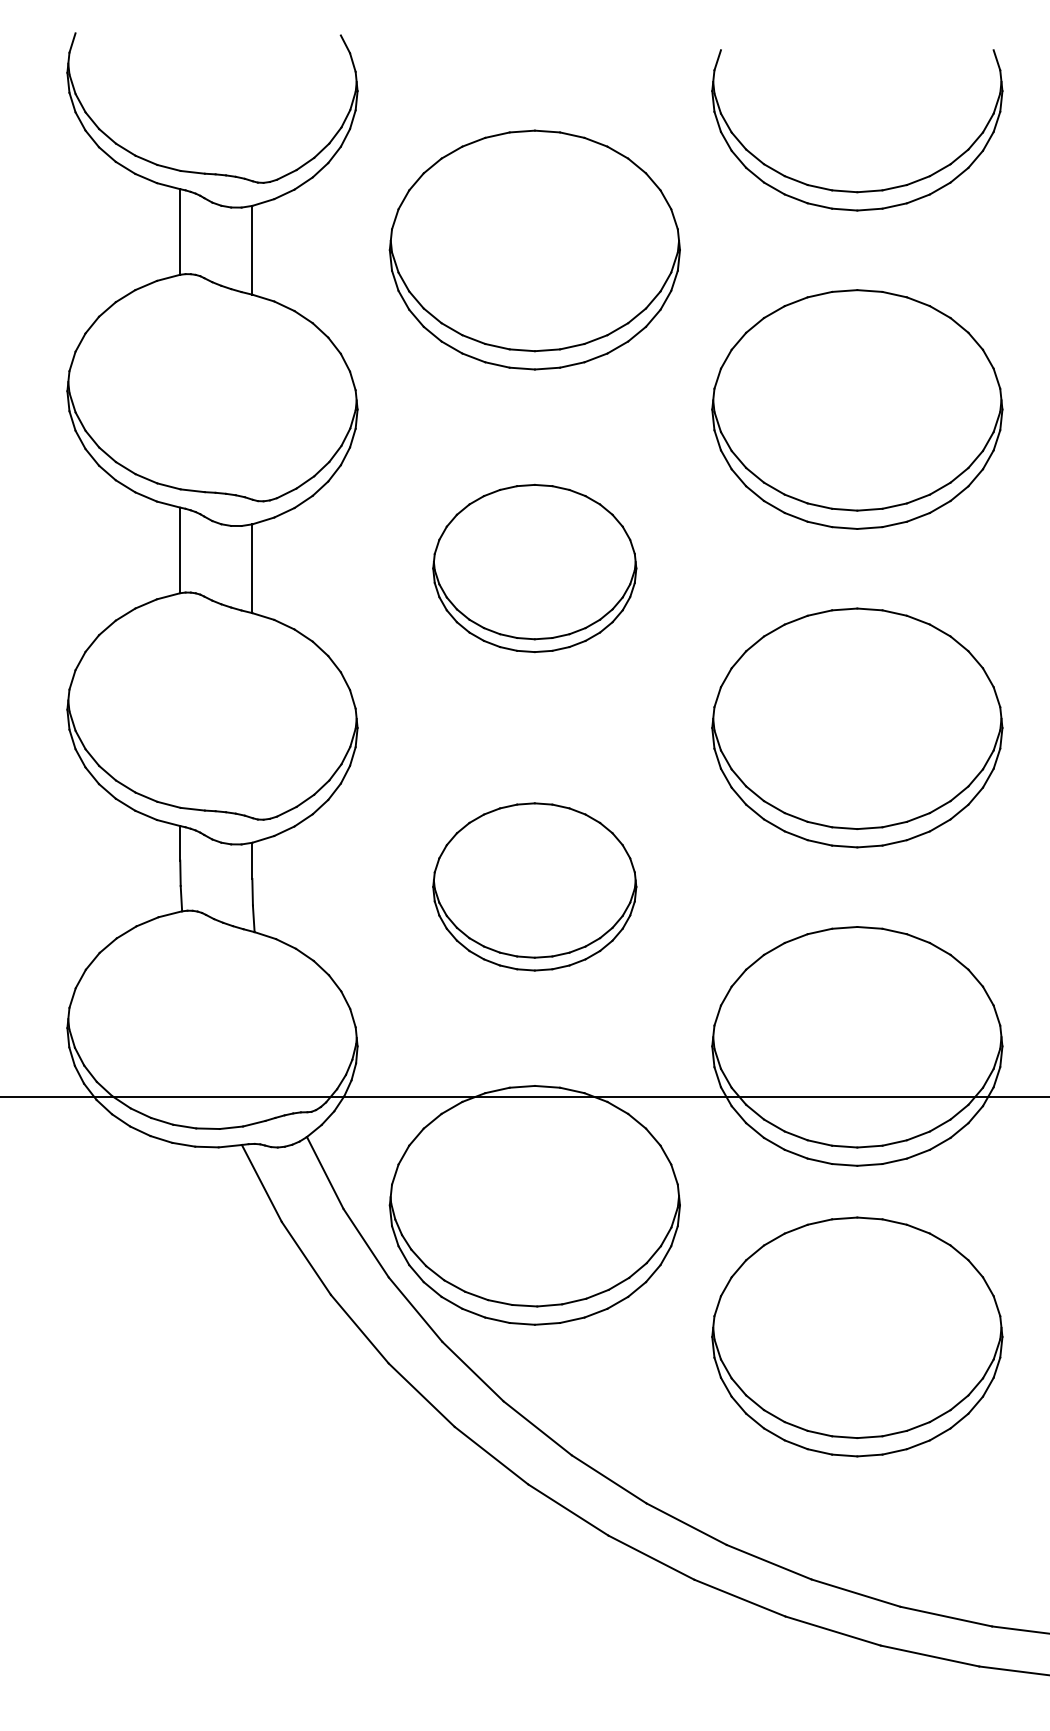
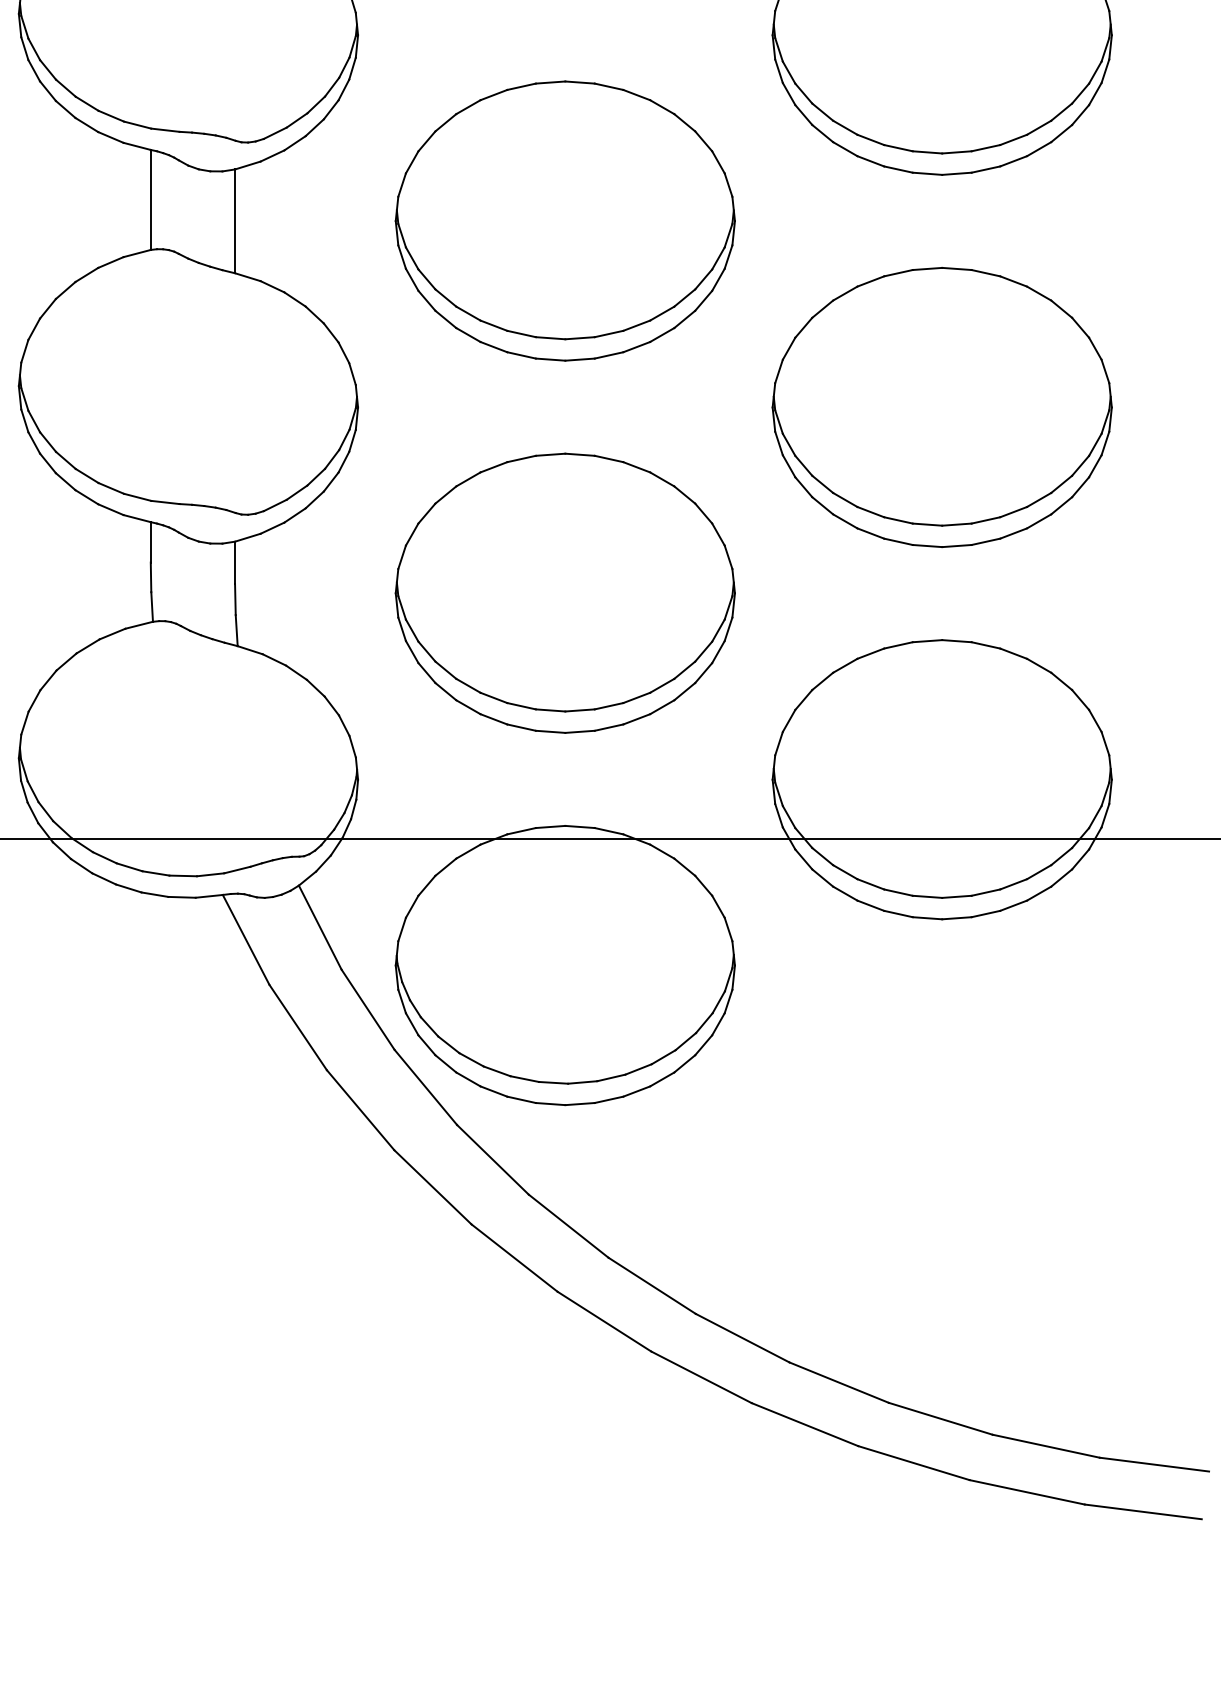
part: (534, 568) -> (564, 221), size x1.43
part: (534, 886) -> (564, 592), size x1.43
part: (857, 1336) -> (942, 1118), removed

